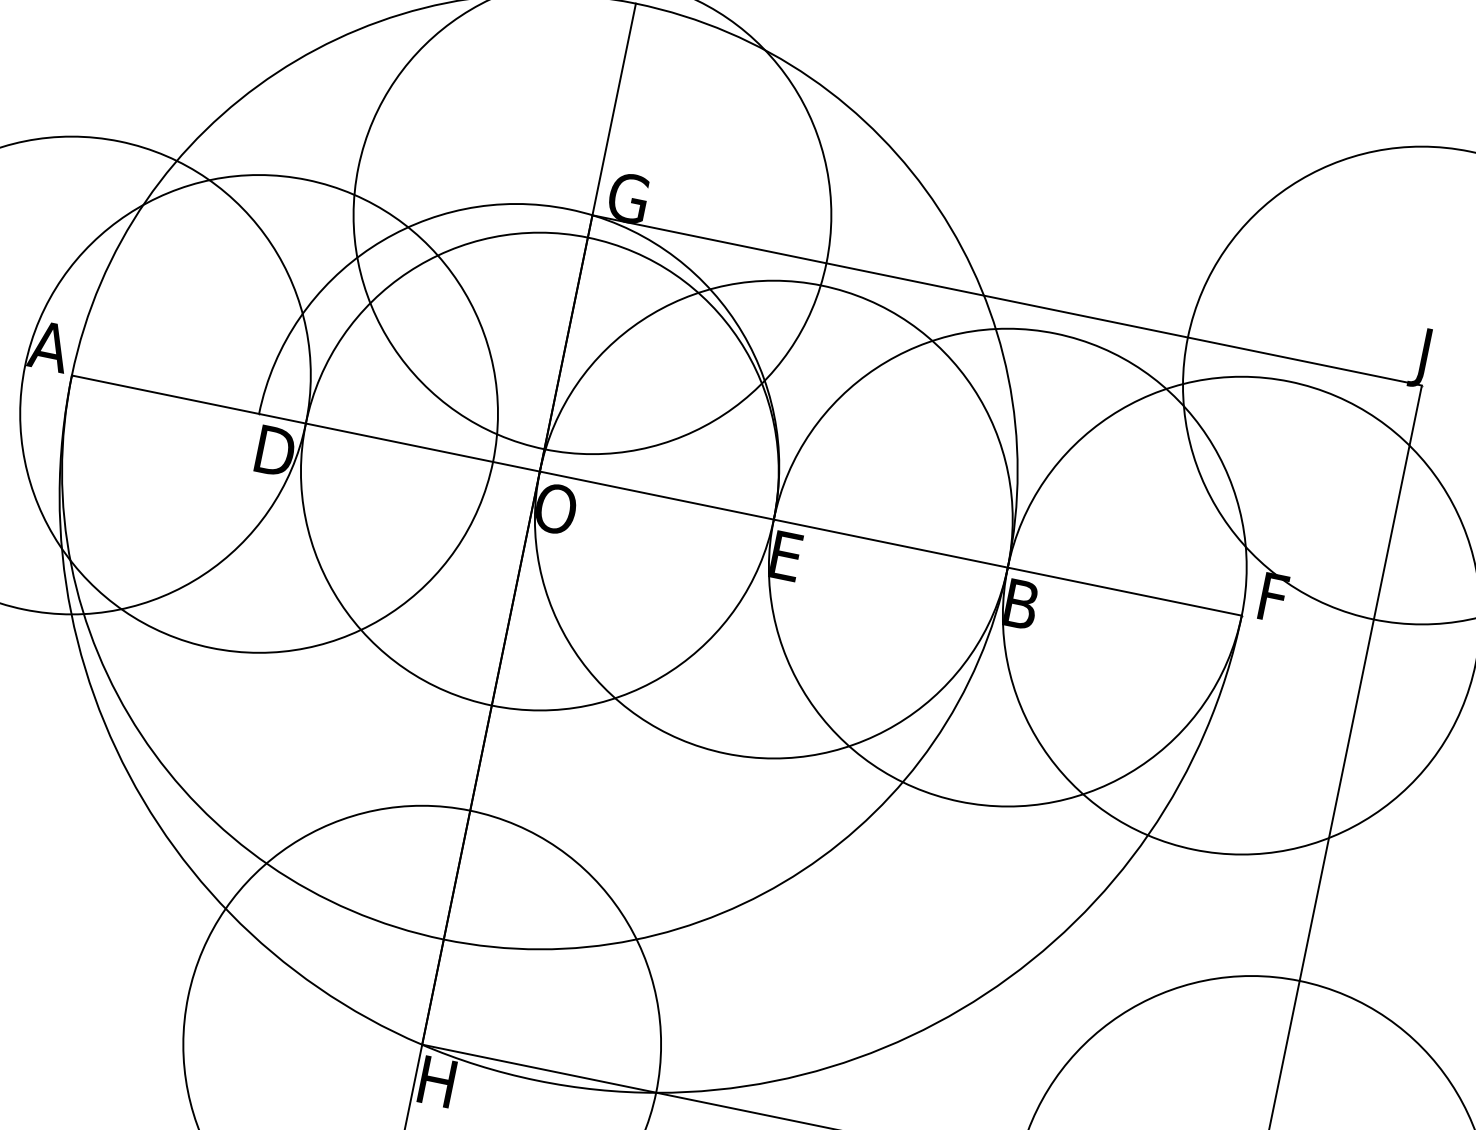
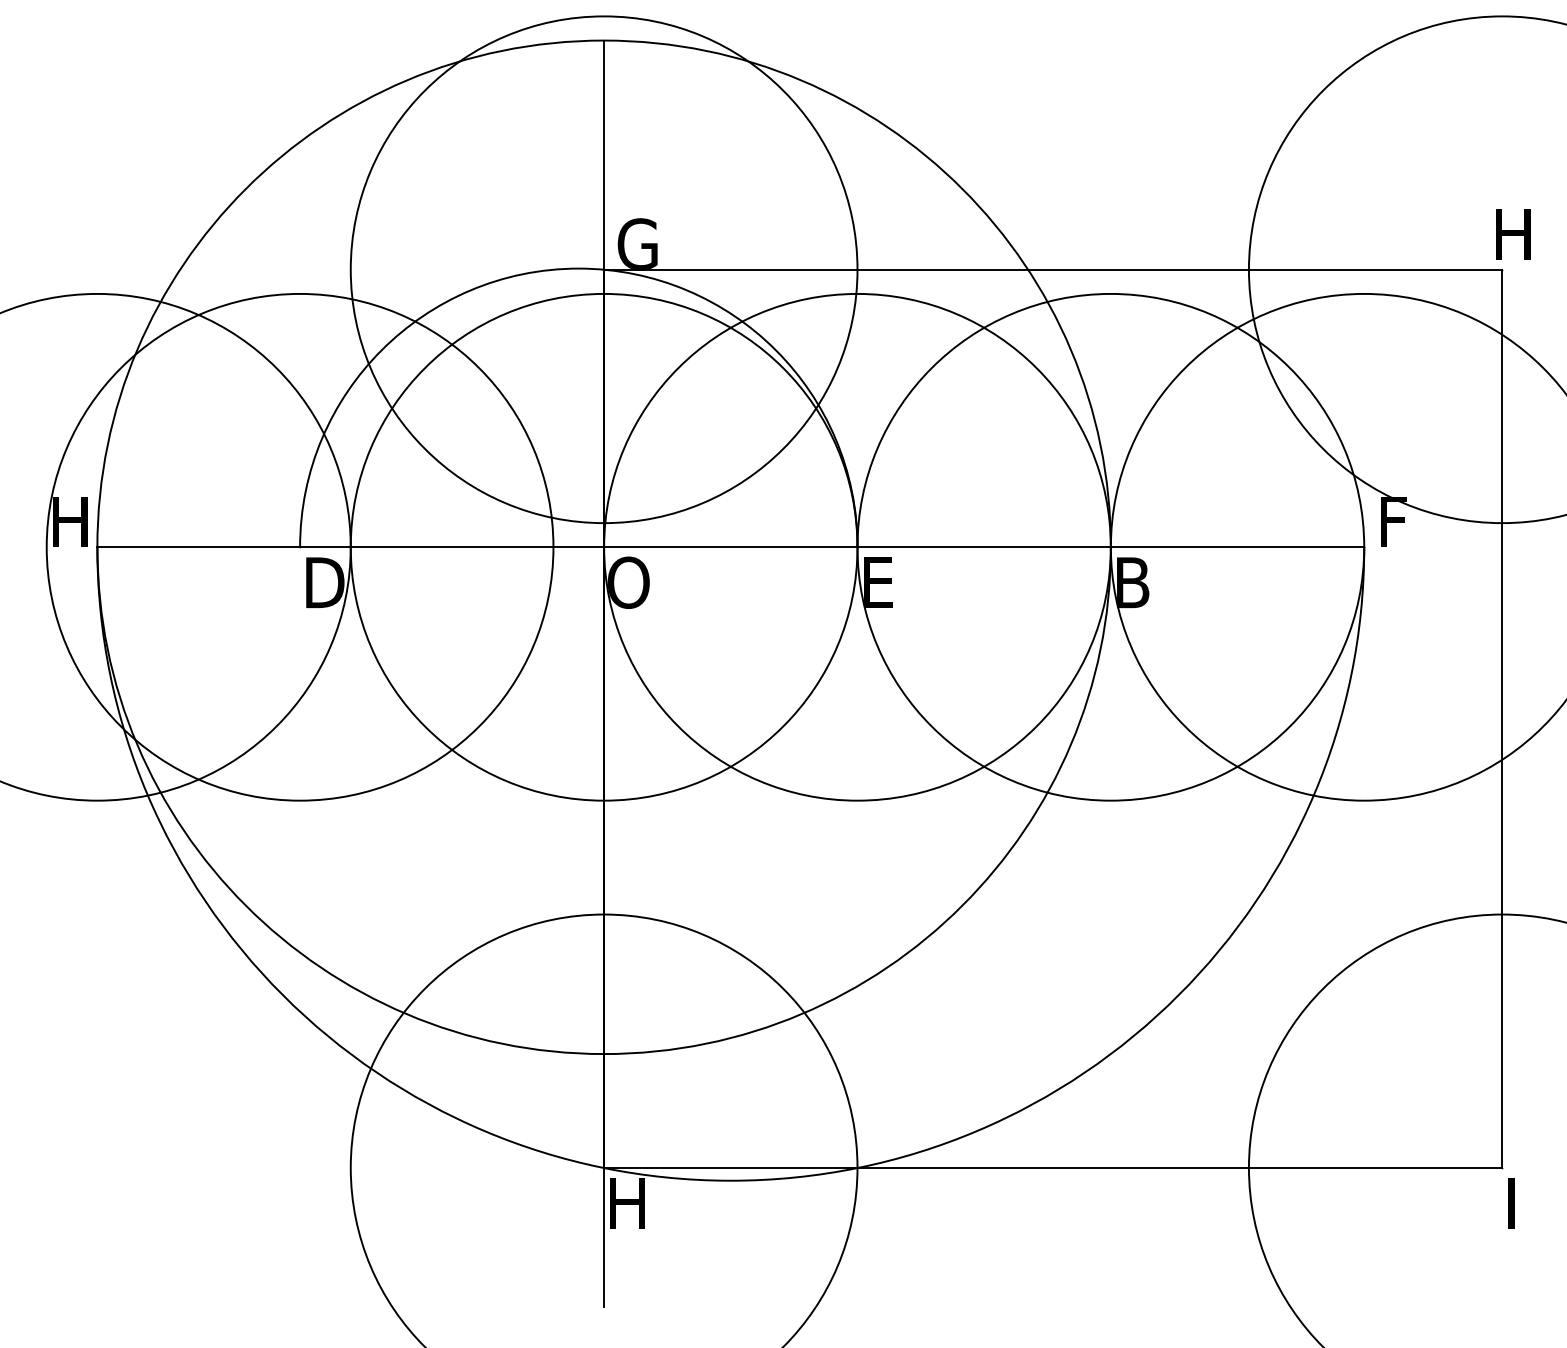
text: (49, 346) -> (67, 521), A -> H
text: (1432, 360) -> (1508, 241), J -> H

